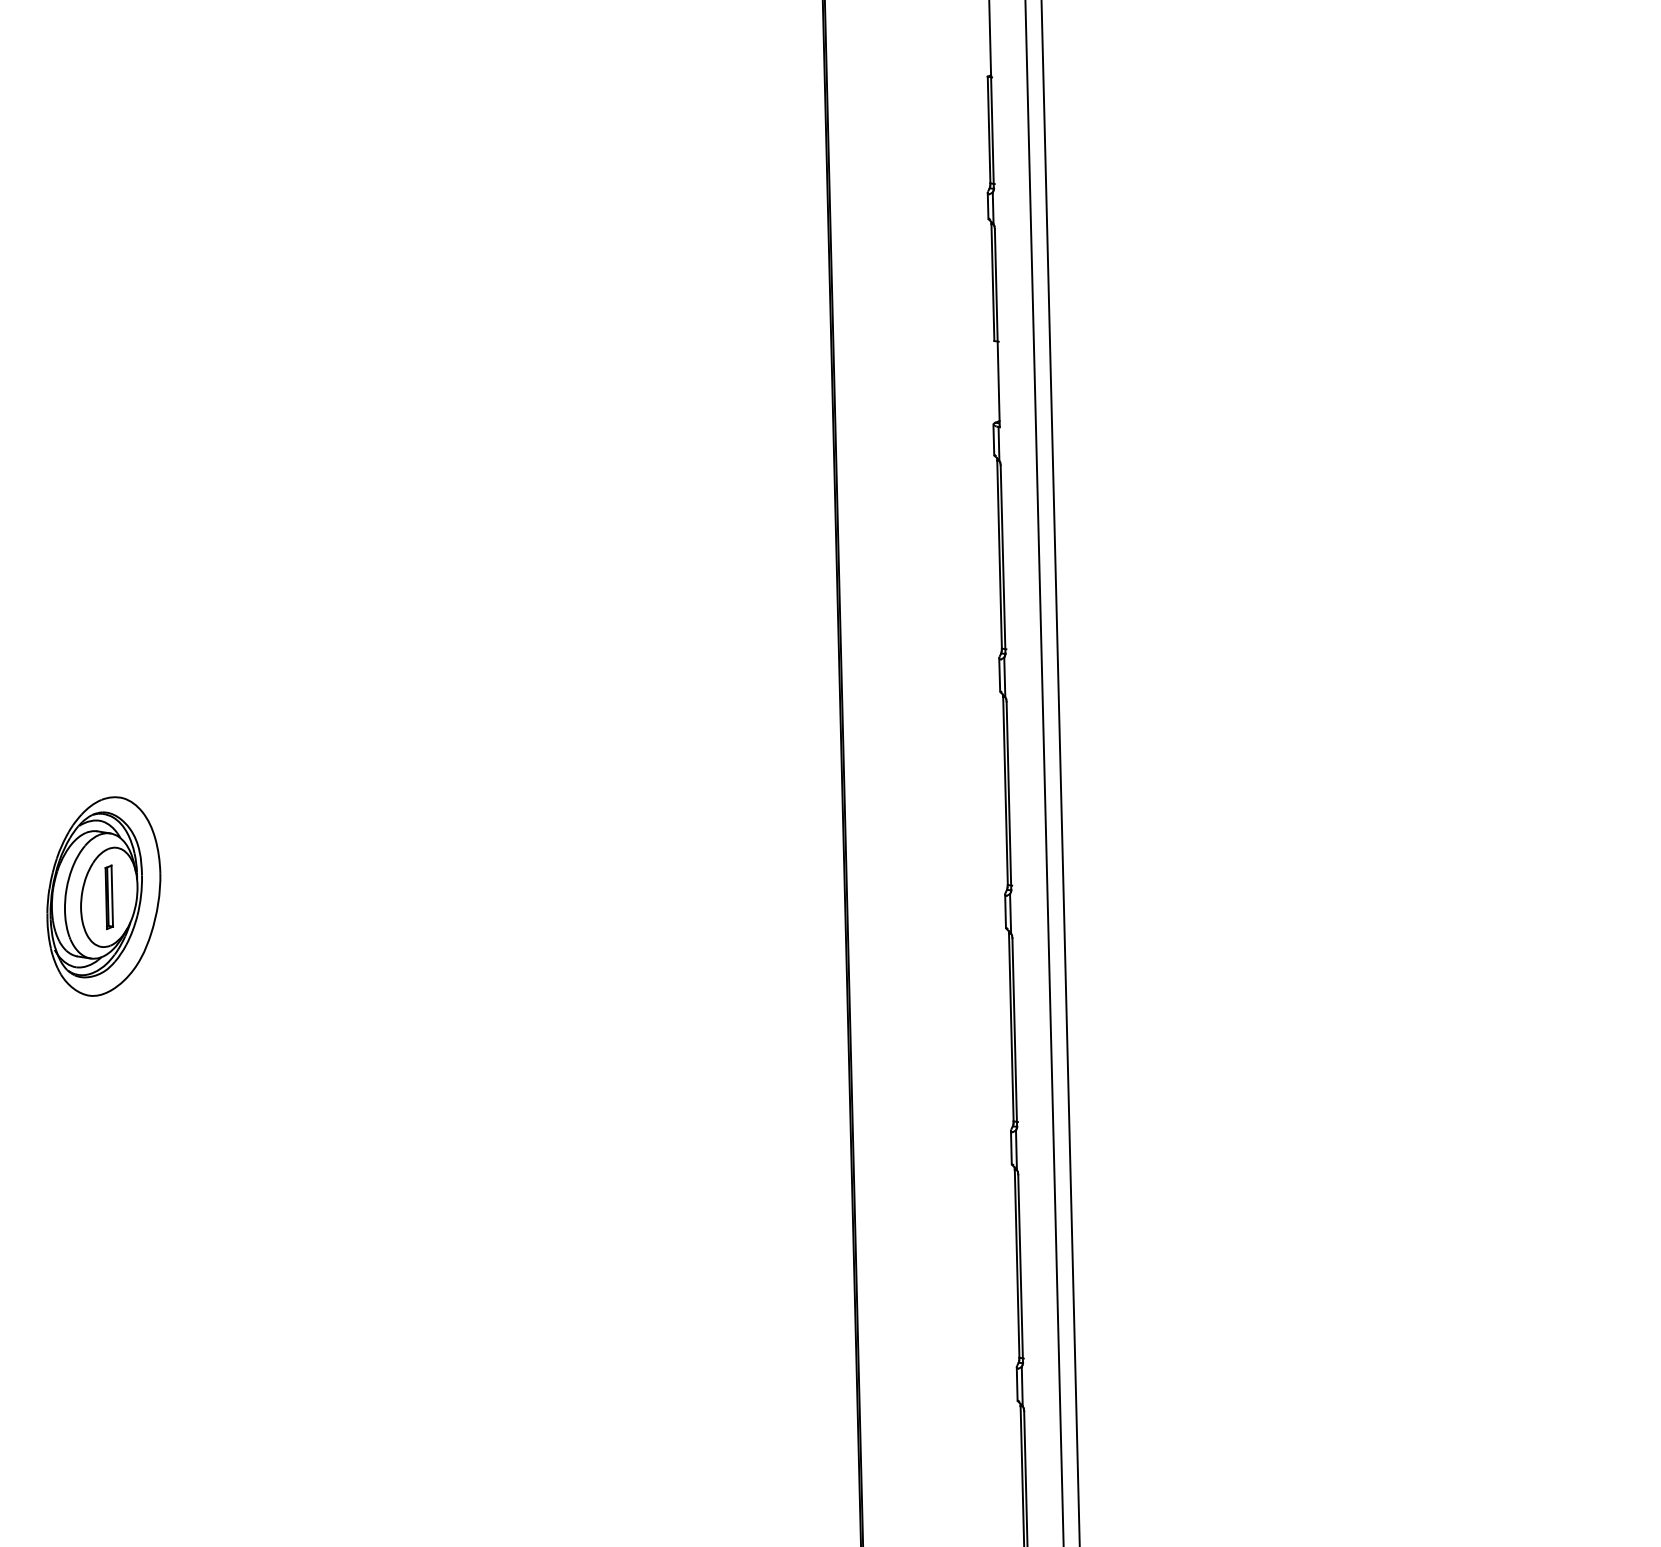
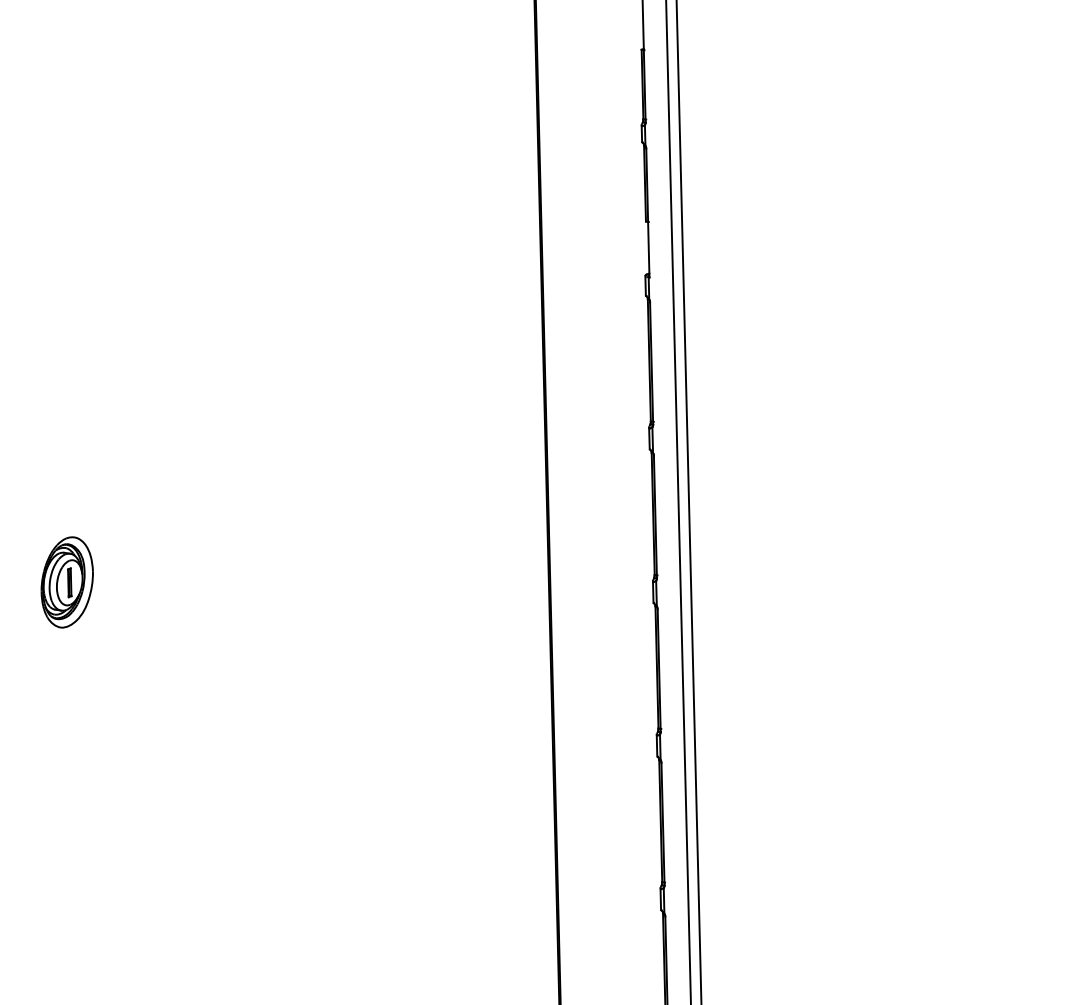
part: (102, 896) -> (66, 582), size x0.7

